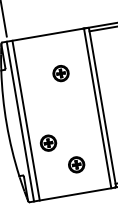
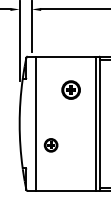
part: (60, 74) -> (70, 90), size x1.4
line: (20, 121) -> (31, 123), removed
part: (75, 164) -> (70, 166), removed

